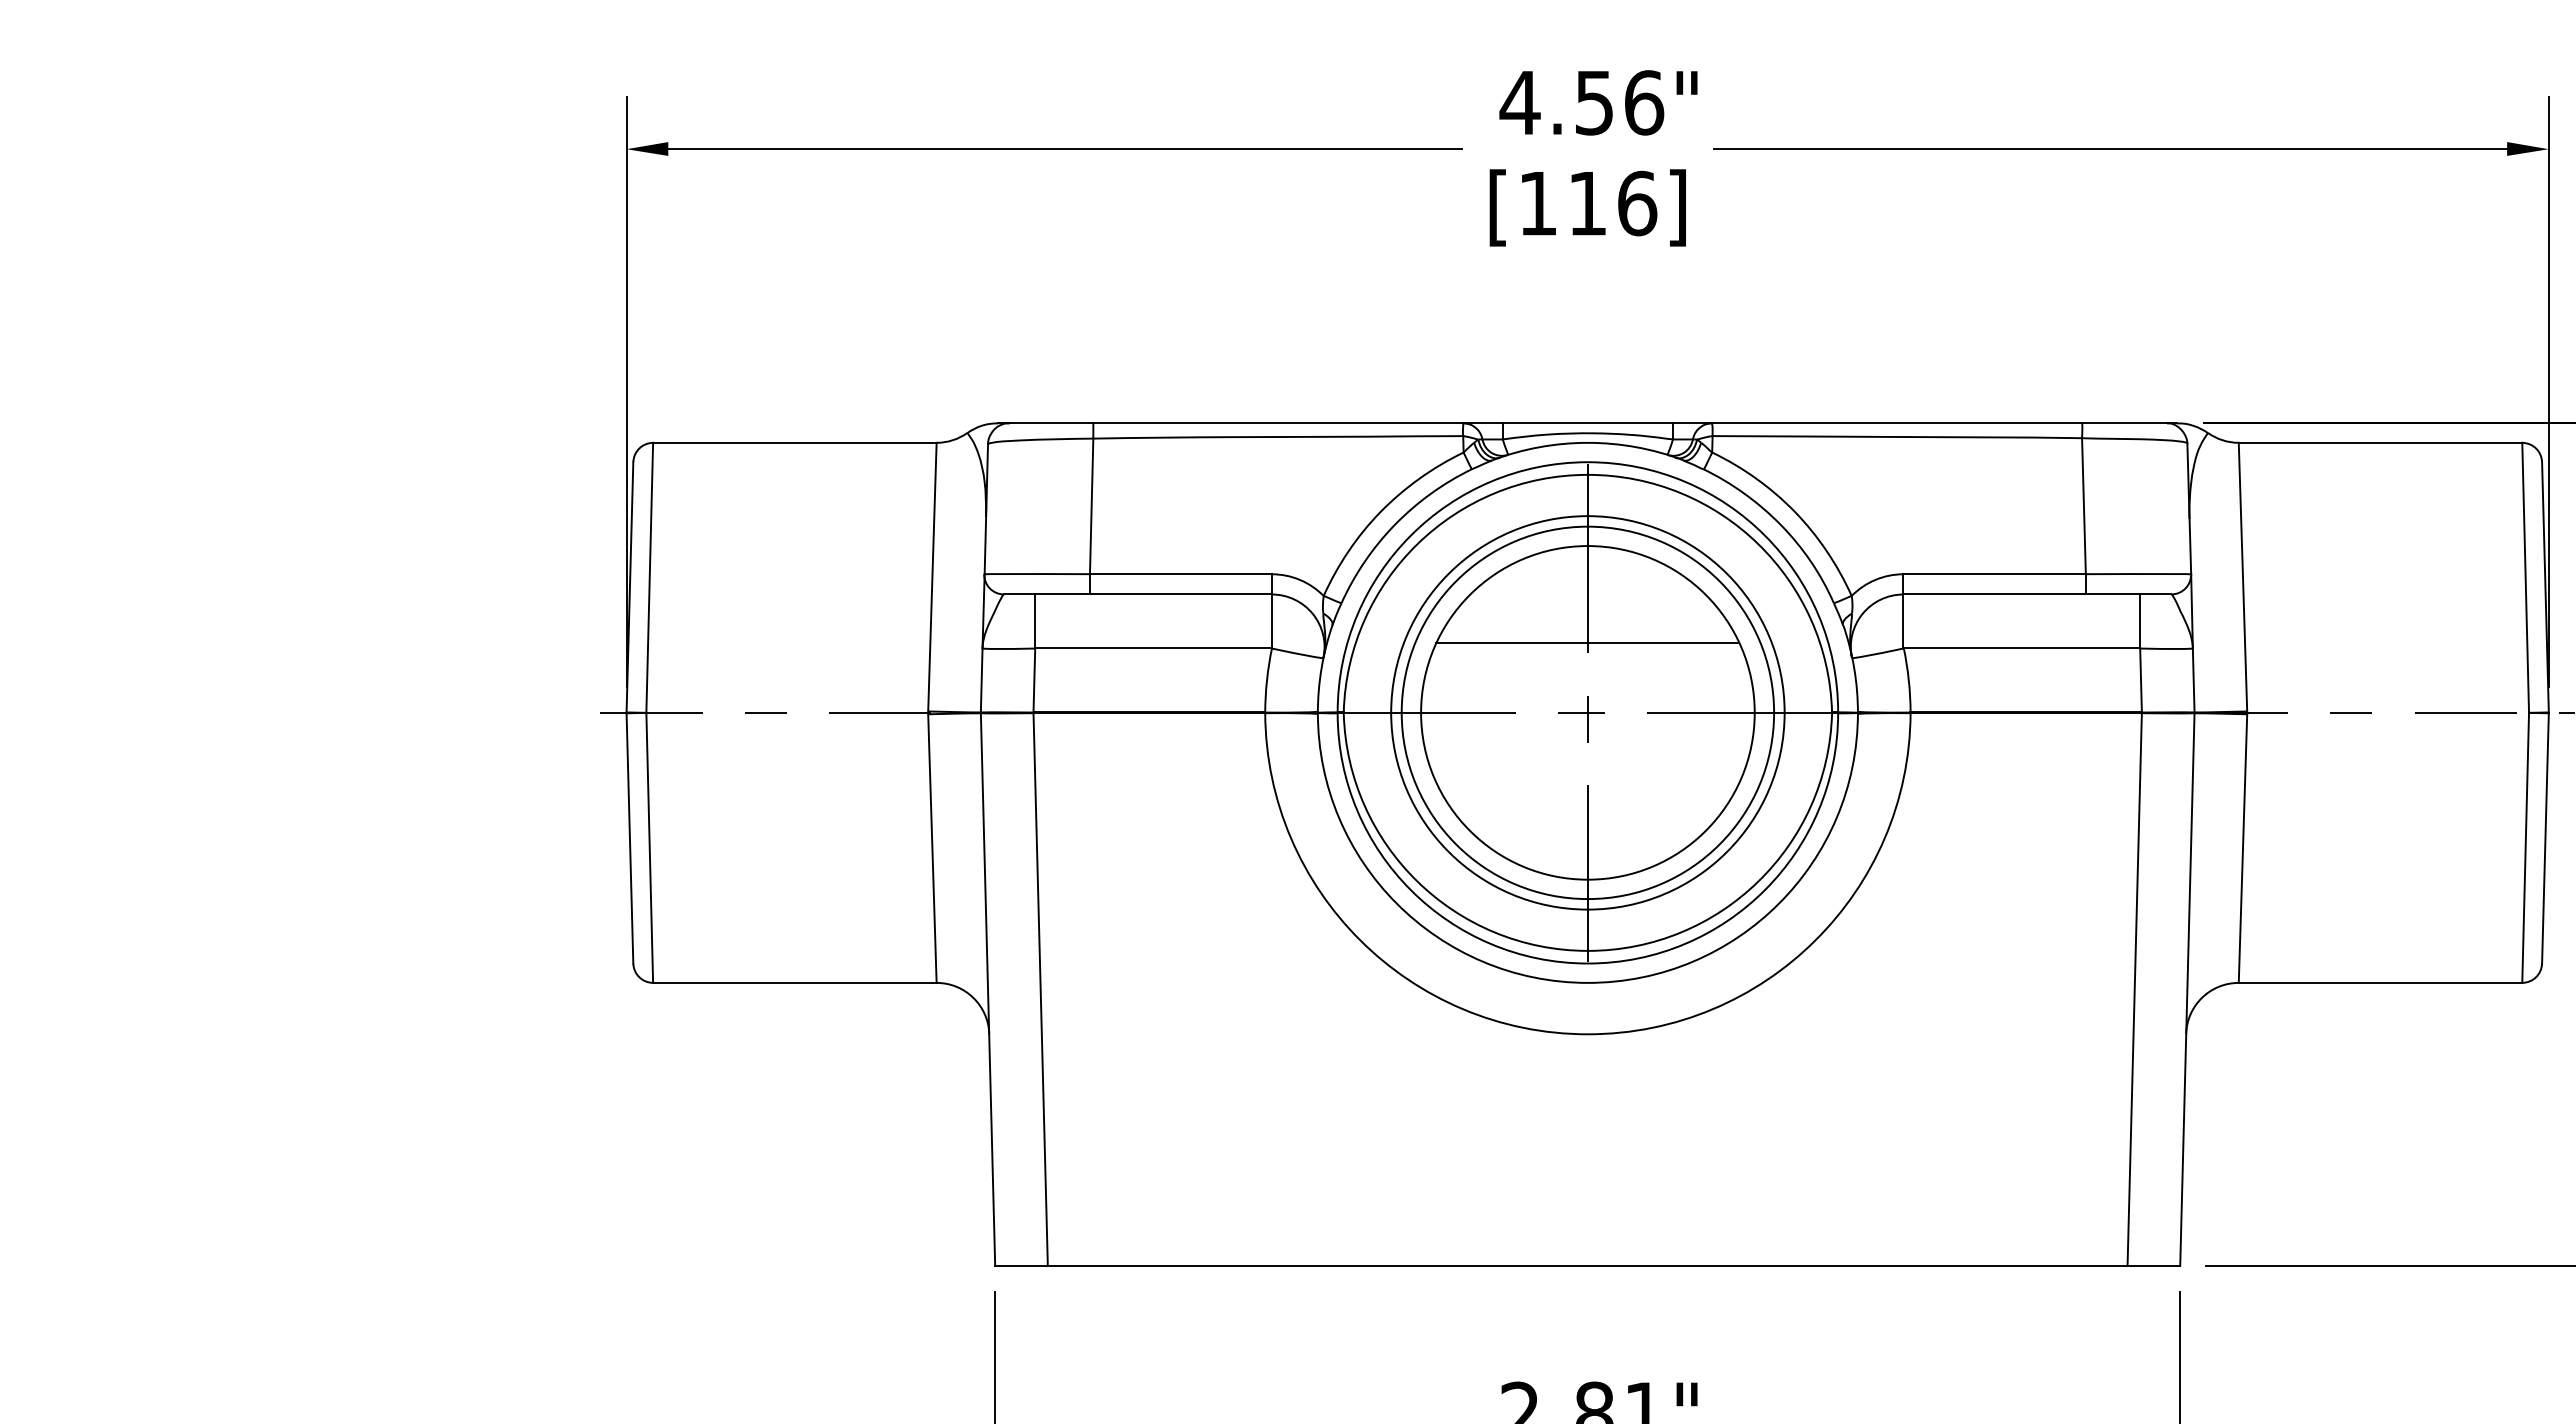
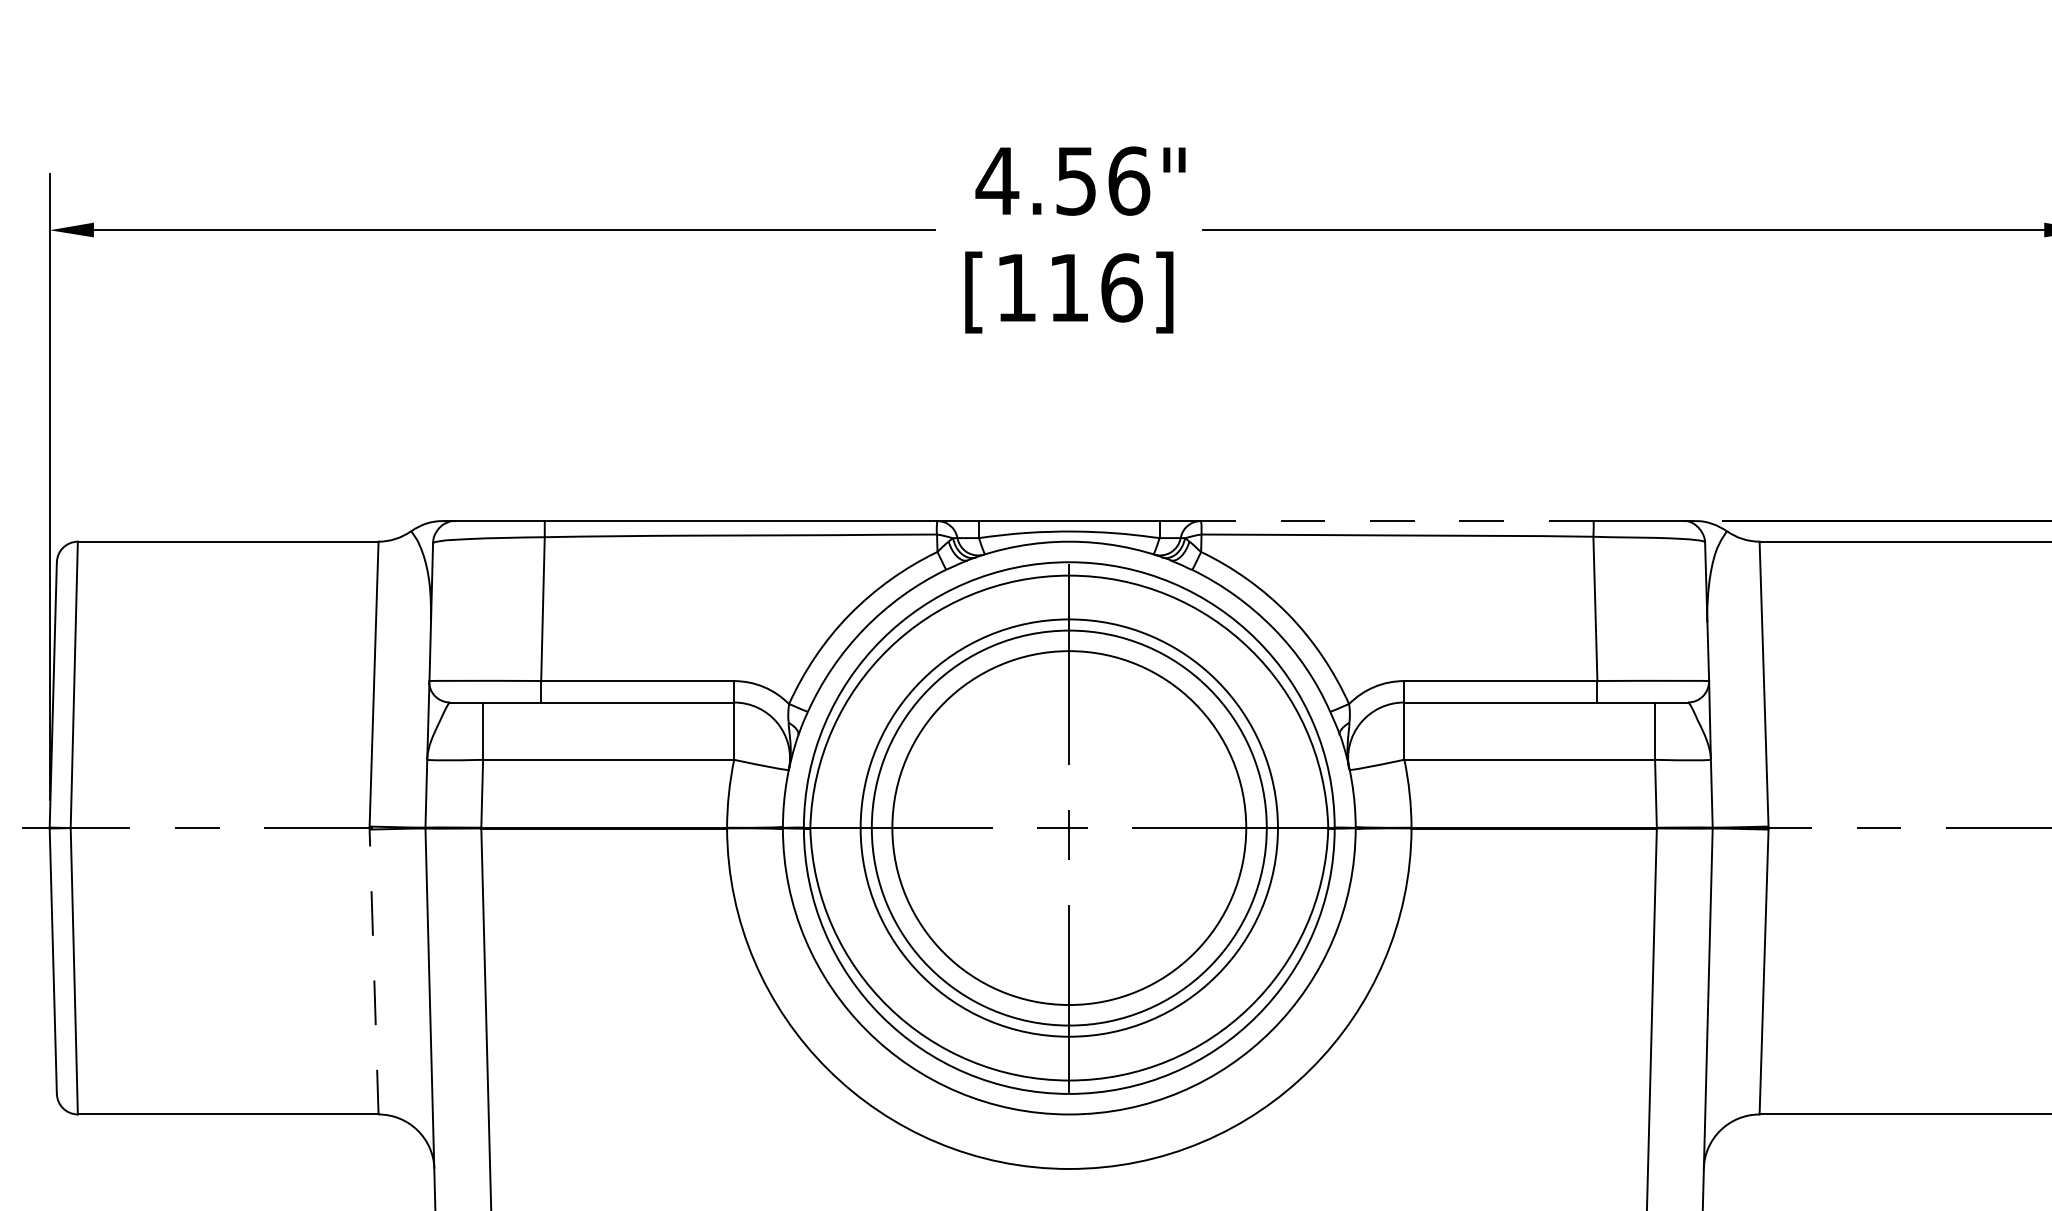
line: (1897, 423) -> (1397, 521), solid -> dashed
line: (1587, 642) -> (1068, 753), removed
line: (932, 848) -> (374, 971), solid -> dashed

